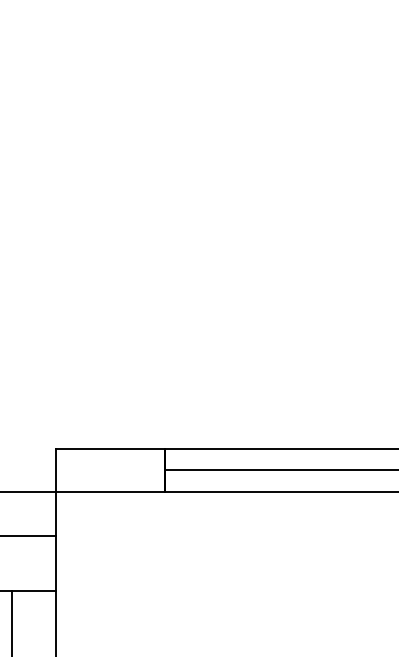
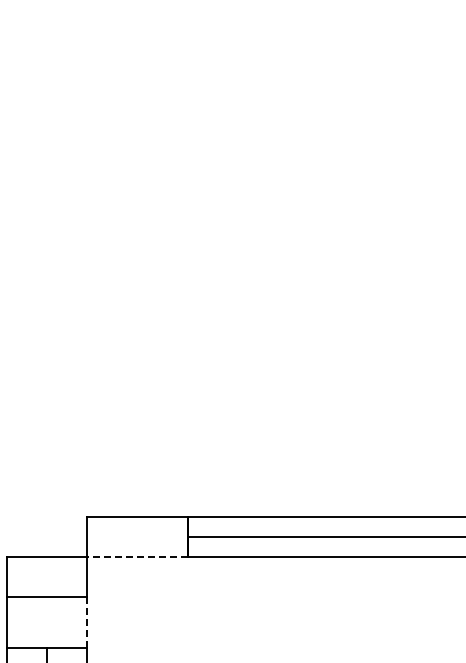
line: (110, 492) -> (137, 557), solid -> dashed
line: (55, 562) -> (87, 621), solid -> dashed

